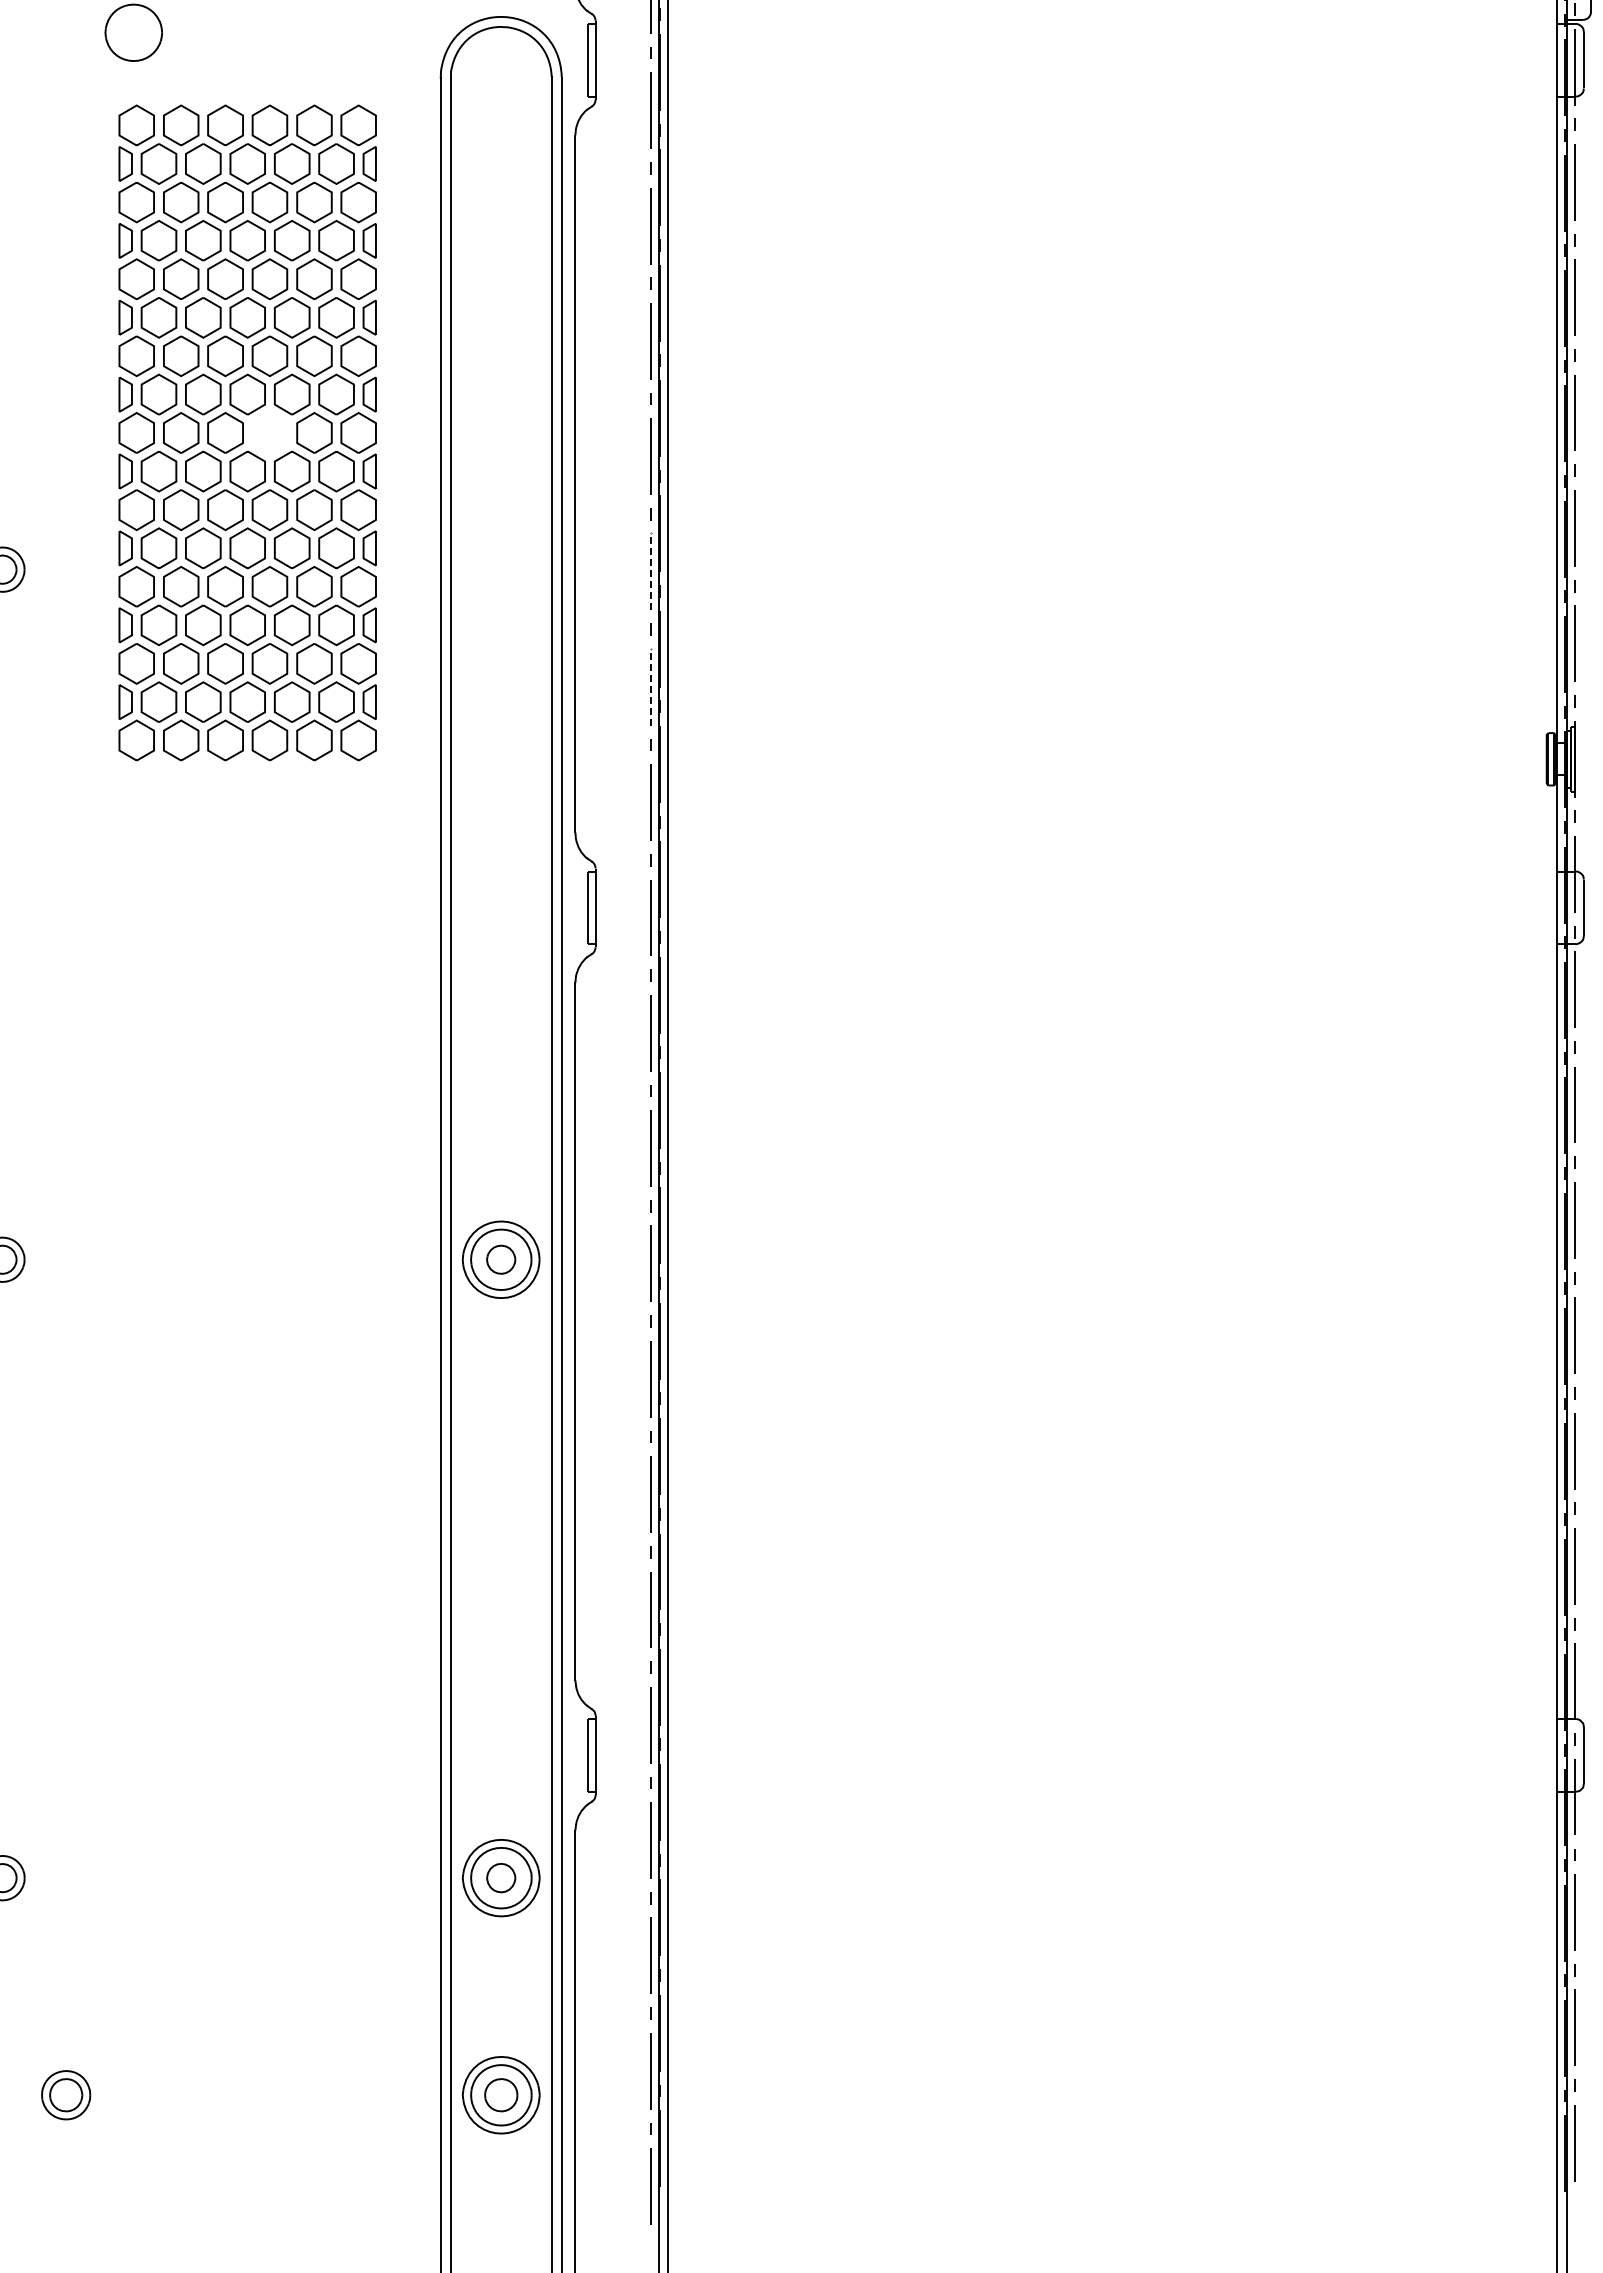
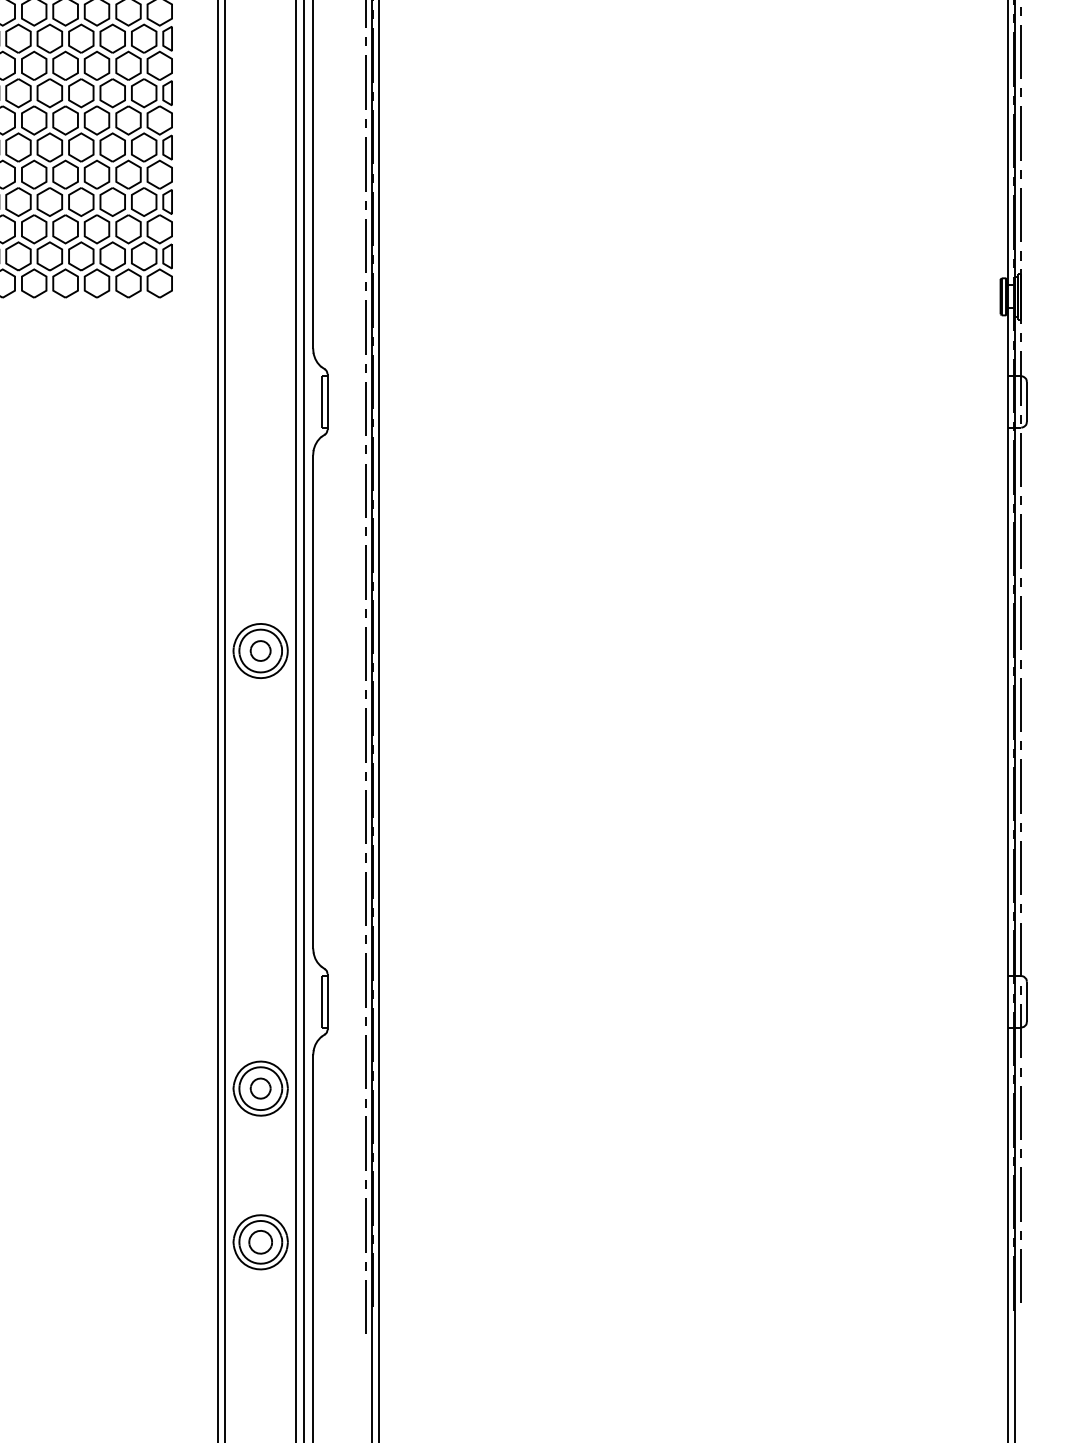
part: (269, 432) -> (96, 65), added
line: (650, 570) -> (366, 163), dashed -> solid
line: (650, 686) -> (366, 245), dashed -> solid

